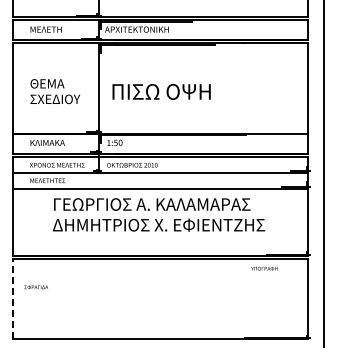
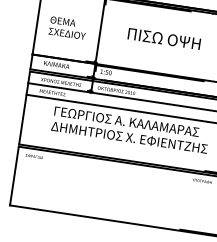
text: (161, 91) -> (164, 38), moved
text: (35, 287) -> (33, 156), moved
line: (13, 299) -> (14, 176), dashed -> solid

